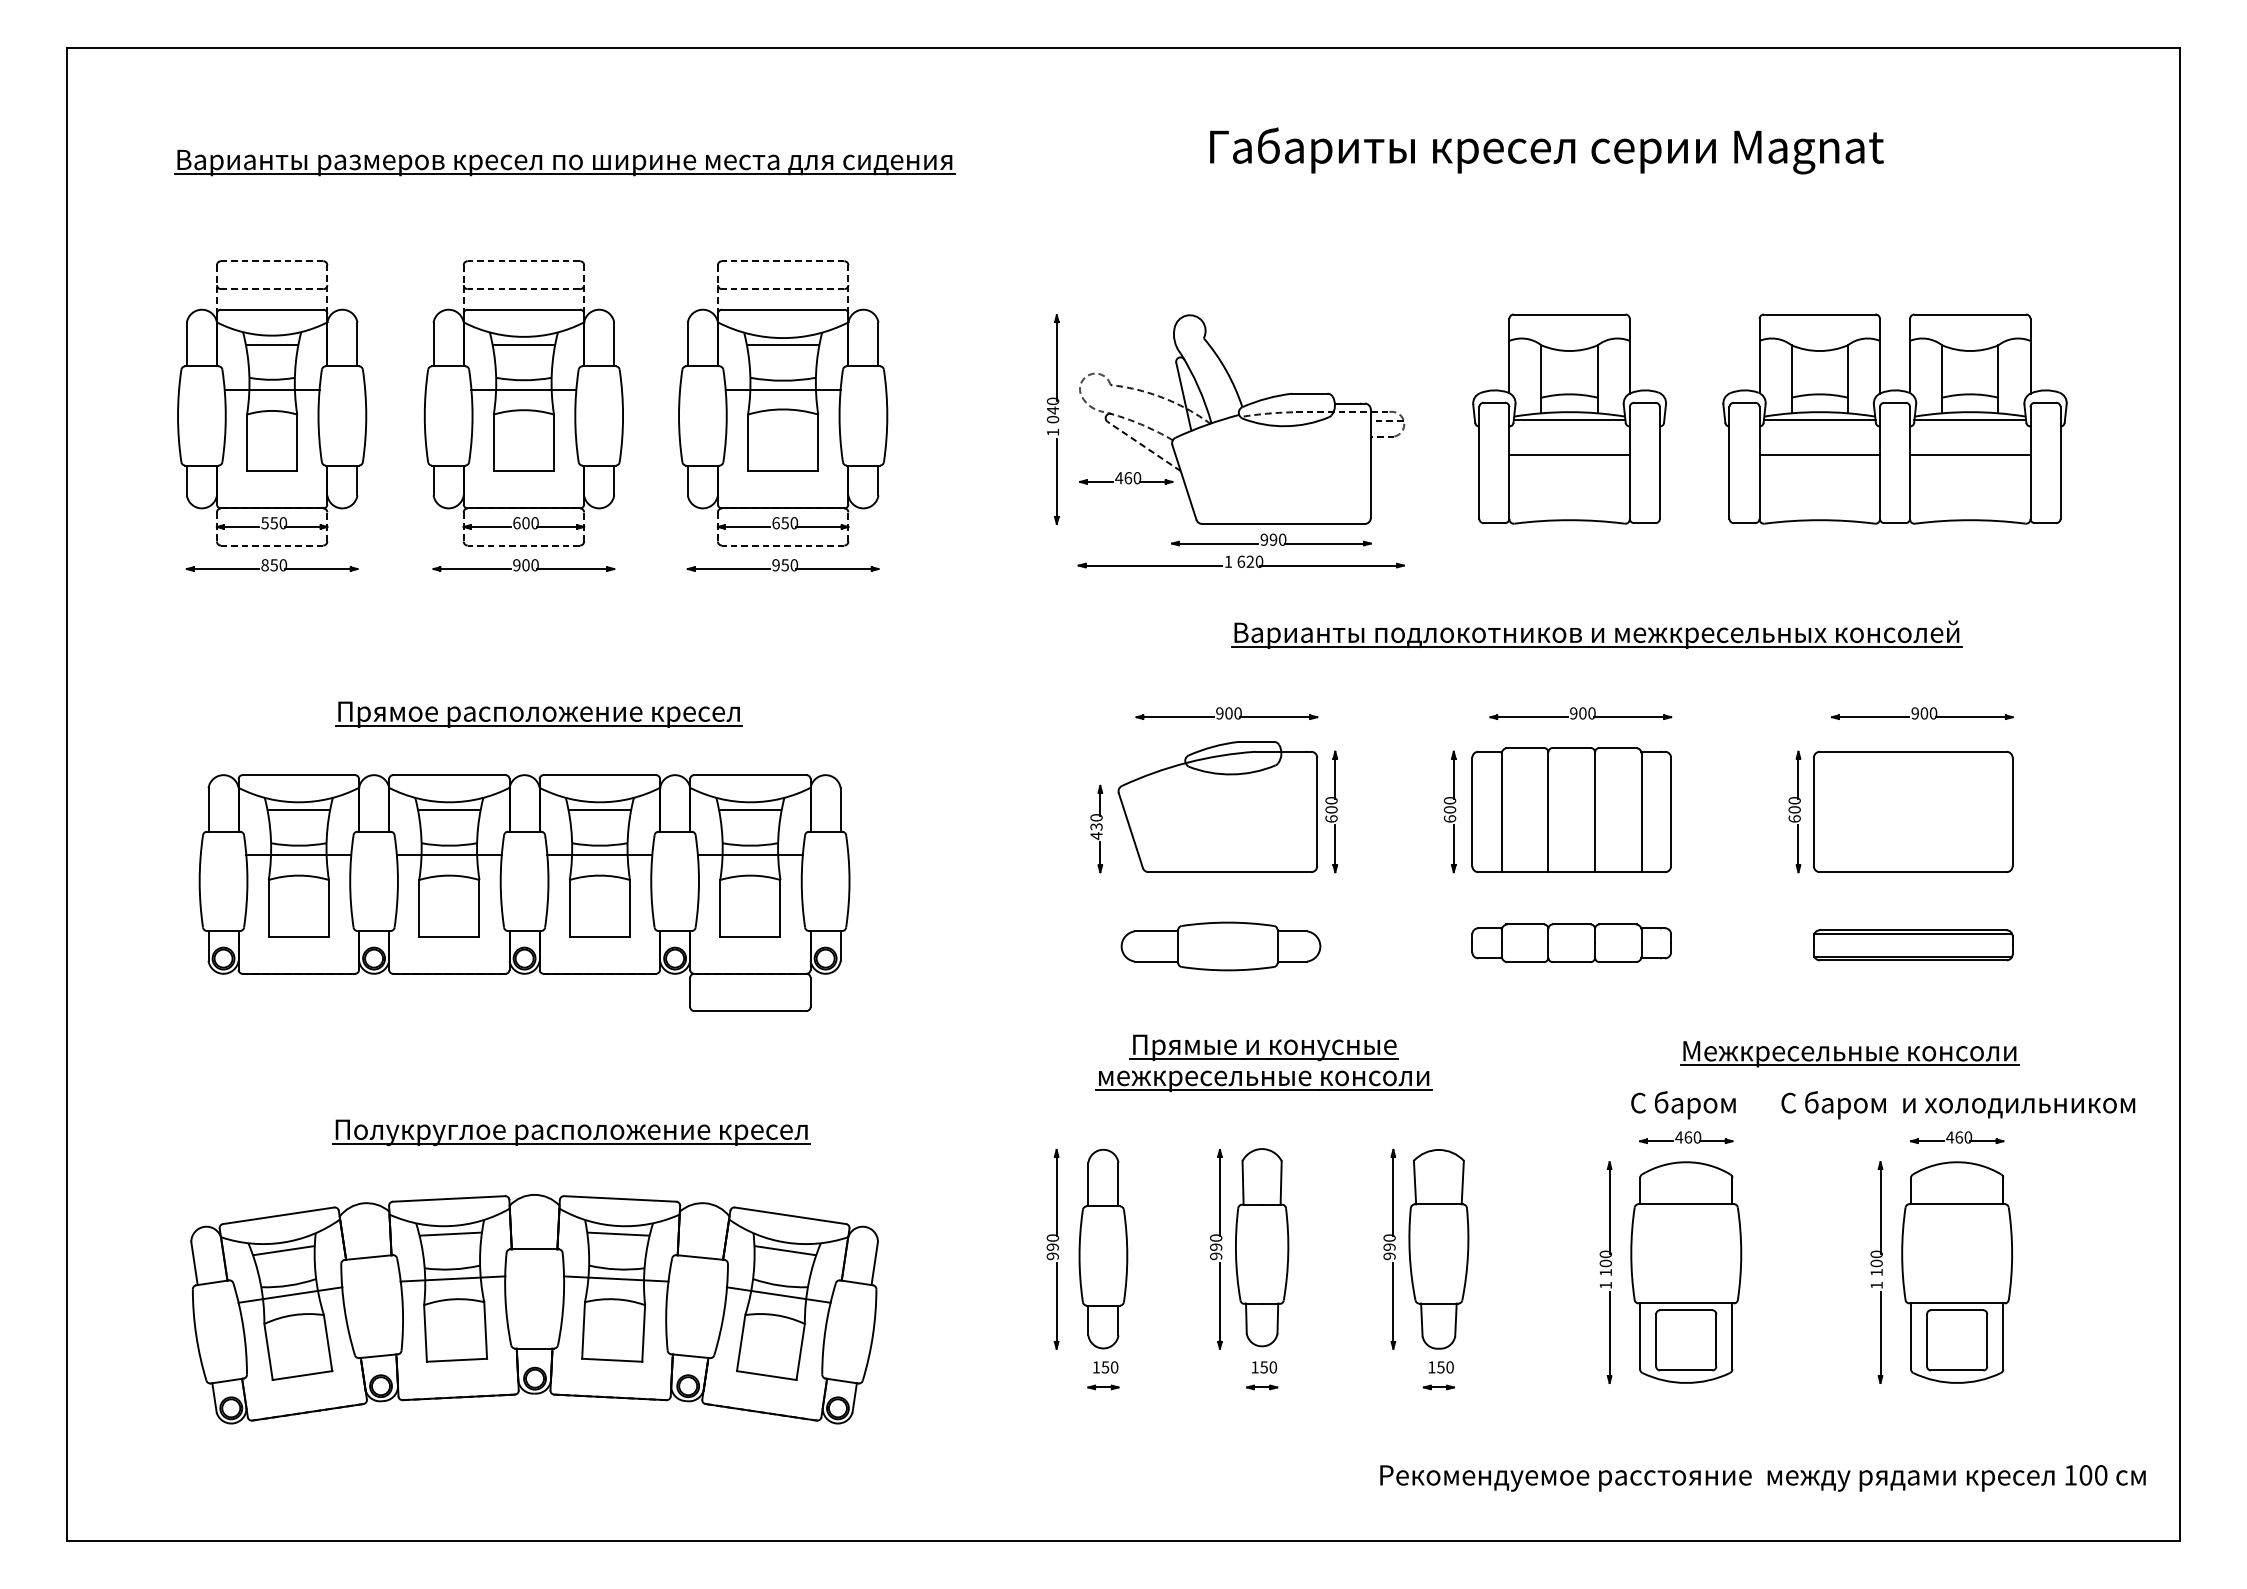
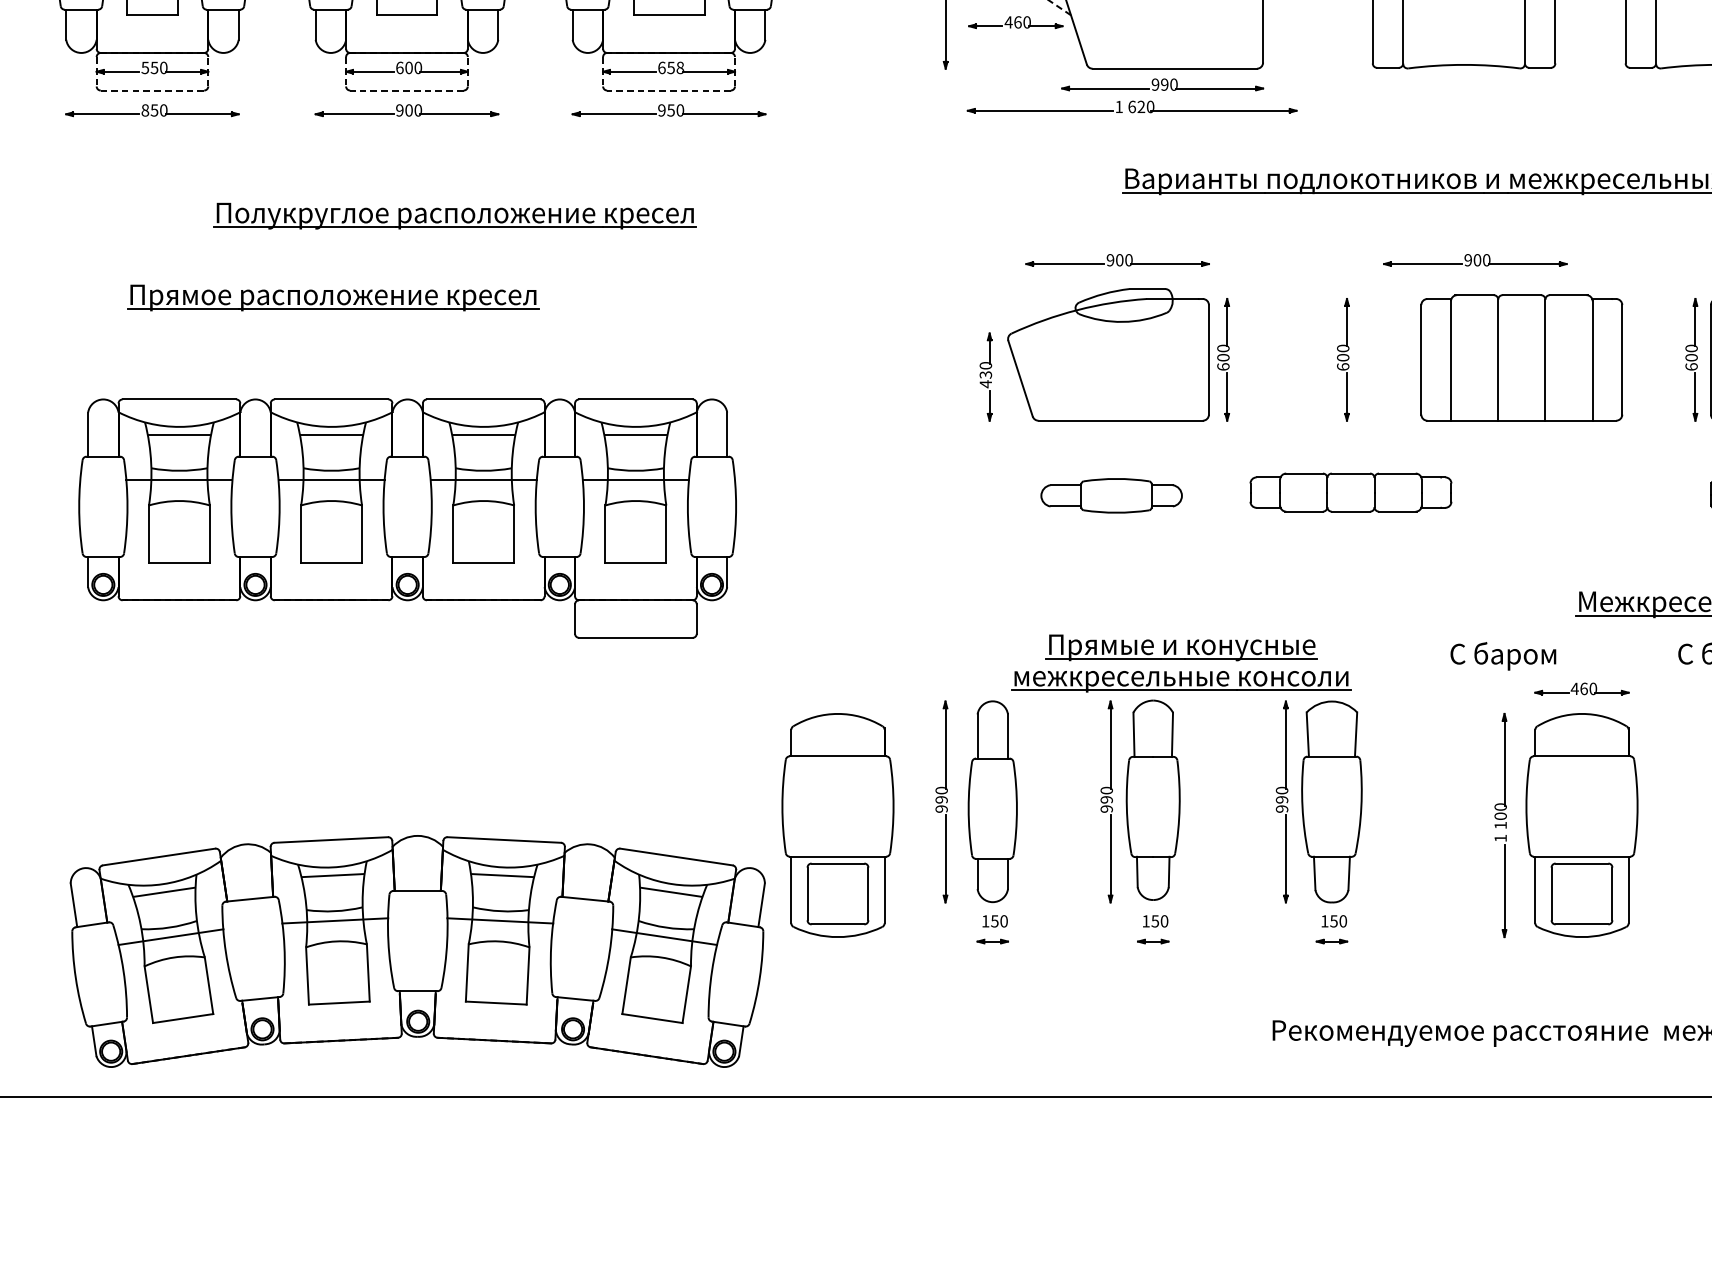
text: (794, 522) -> (680, 67), 650 -> 658
part: (538, 714) -> (332, 297), moved
part: (1571, 809) -> (1521, 357), moved
part: (524, 892) -> (407, 518), moved
part: (1571, 942) -> (1350, 491), moved
part: (1220, 946) -> (1111, 495), size x0.7
part: (1263, 1063) -> (1180, 663), moved
text: (1683, 1105) -> (1503, 656), moved
part: (571, 1132) -> (455, 215), moved
part: (950, 1272) -> (838, 825), added
part: (534, 1309) -> (417, 951), moved

